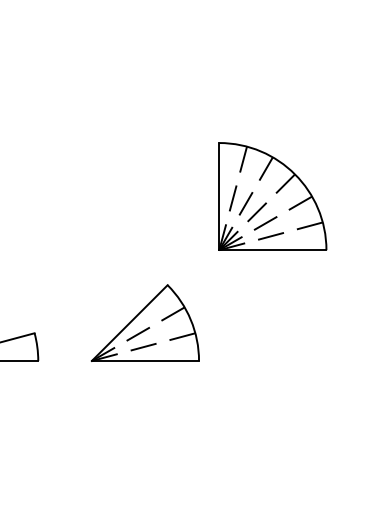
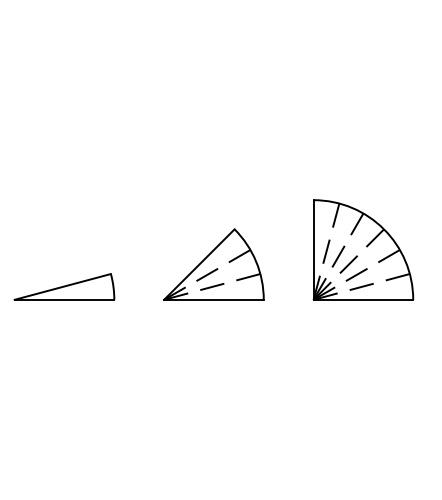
part: (272, 196) -> (363, 249), moved

